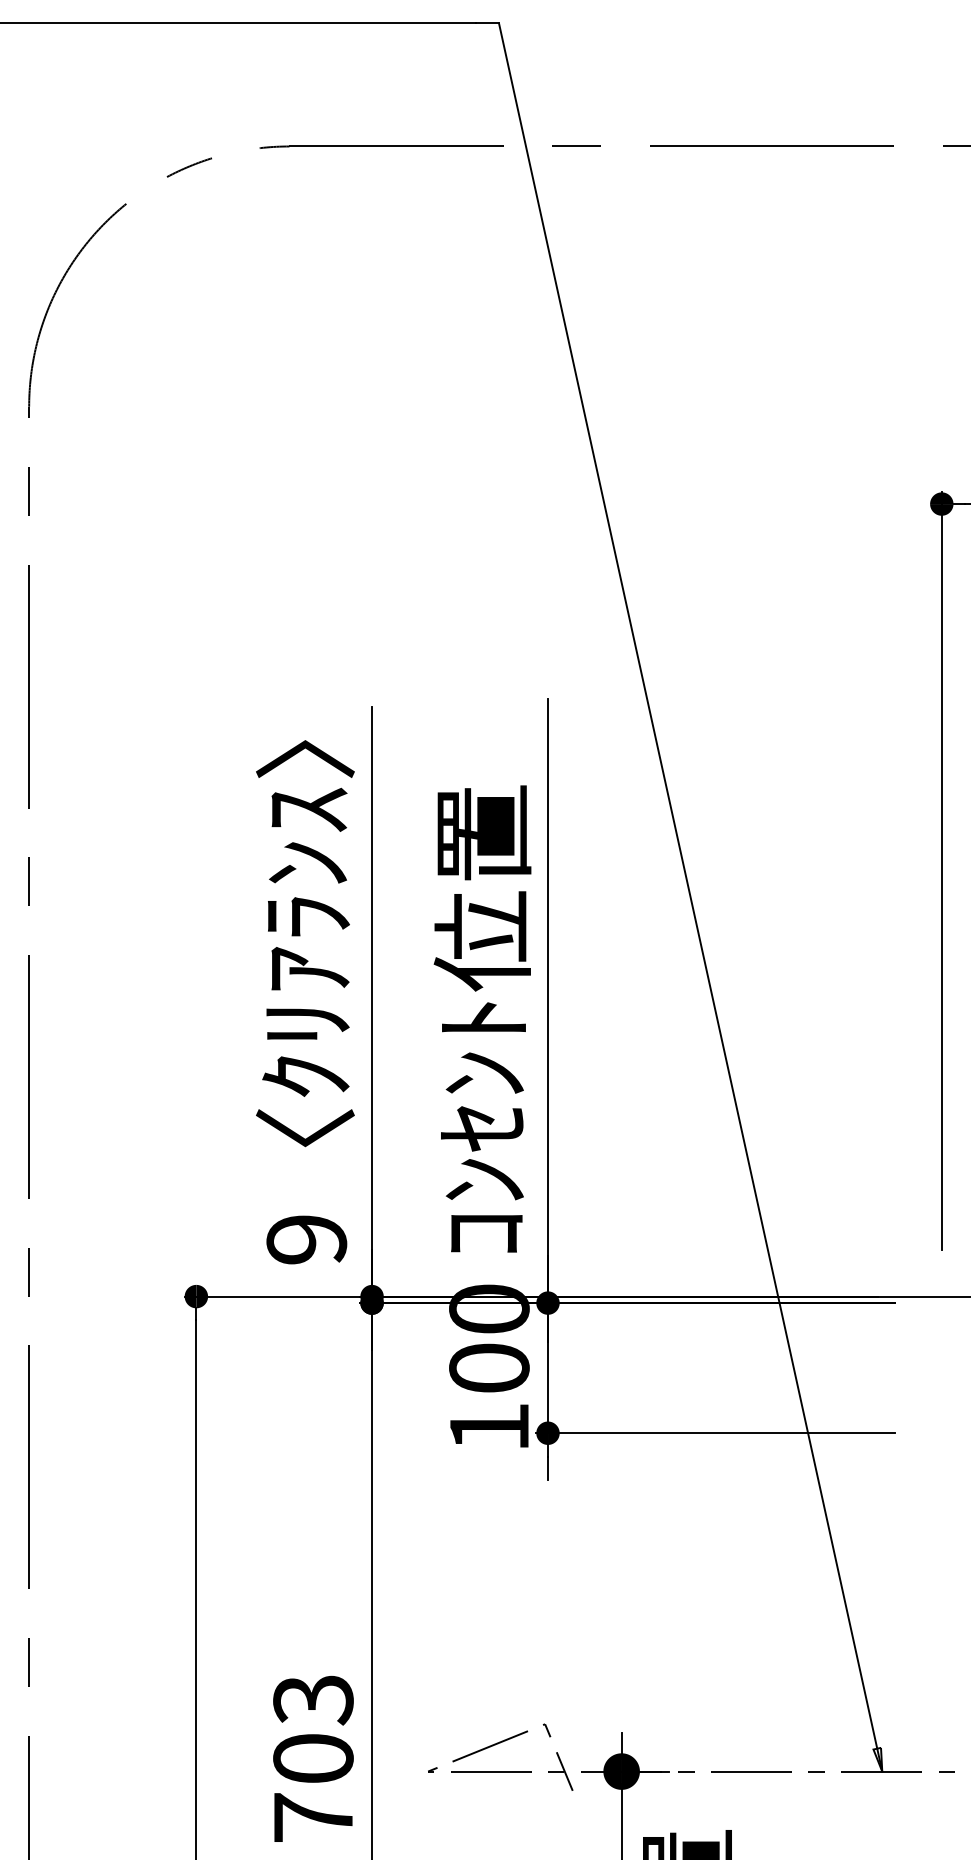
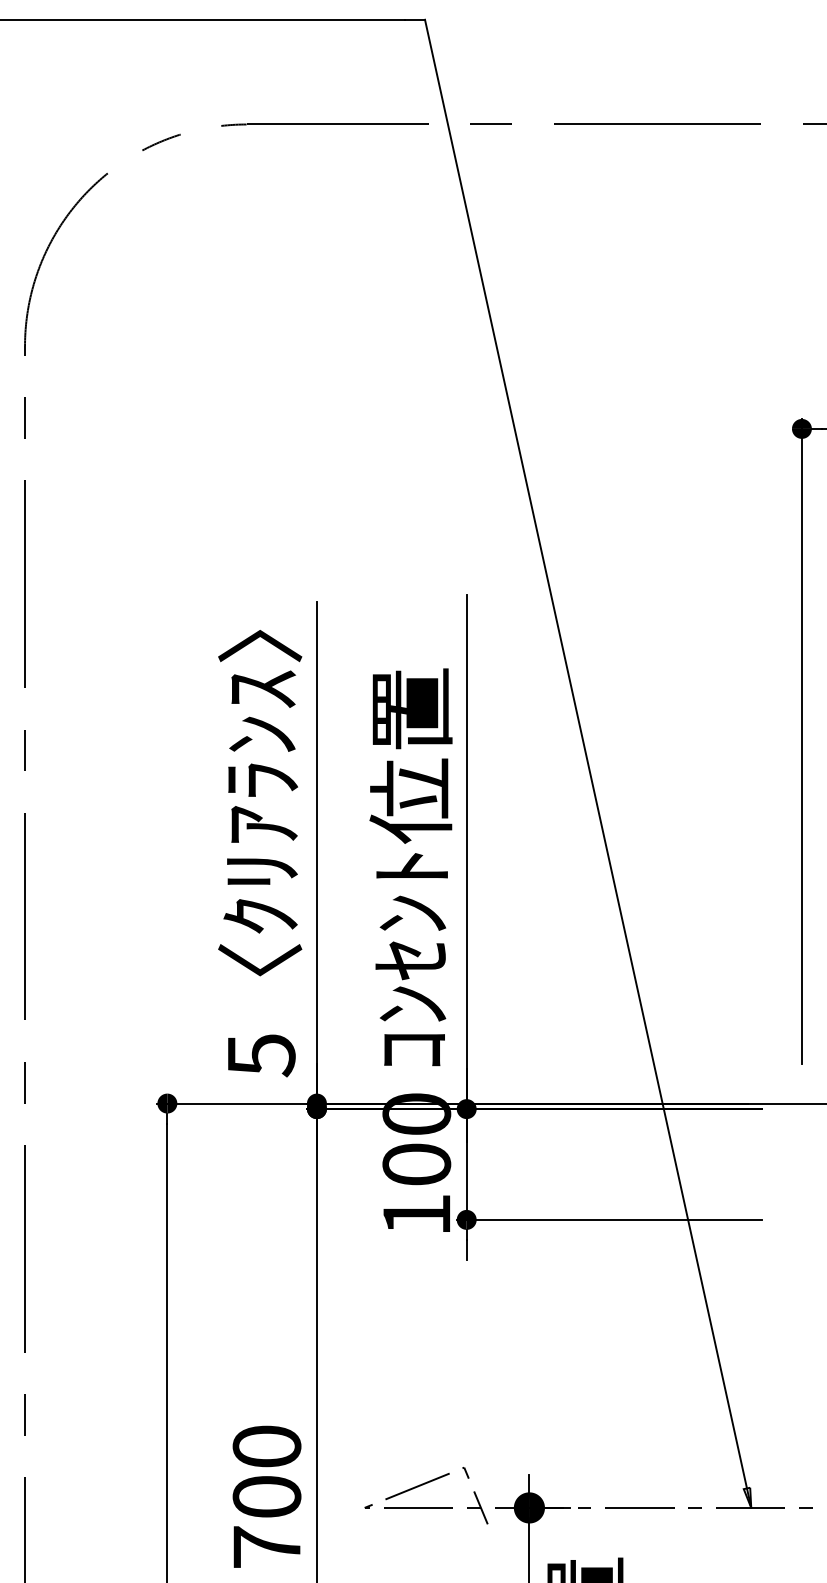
text: (306, 1240) -> (261, 1055), 9 -> 5
text: (312, 1699) -> (266, 1446), 703 -> 700

